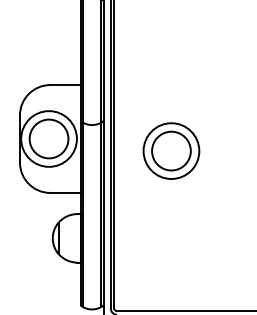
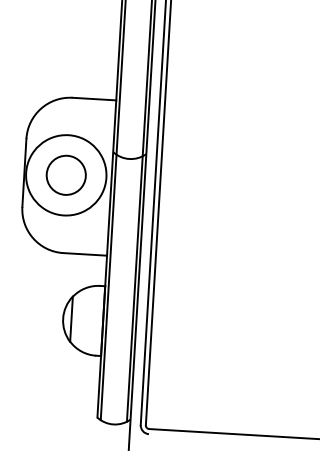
circle: (48, 138) -> (65, 174), size x0.7
part: (171, 150) -> (241, 202), removed

